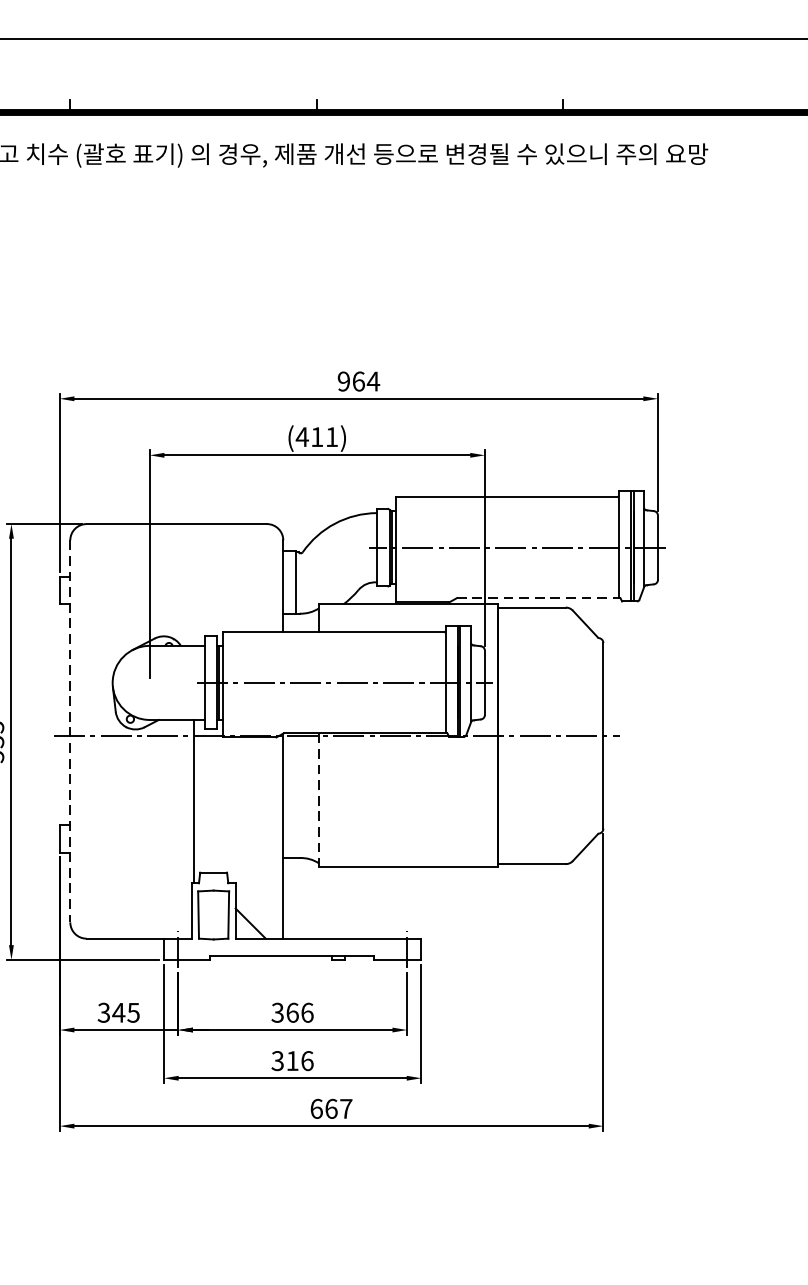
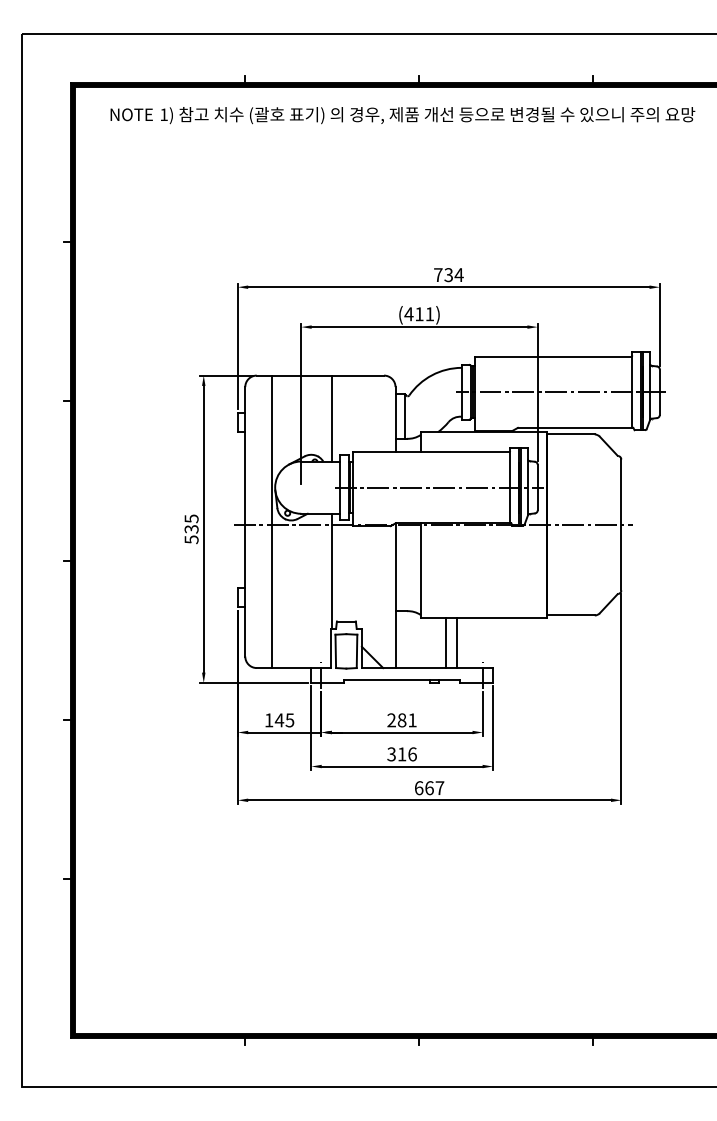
text: (351, 382) -> (443, 275), 964 -> 734
line: (193, 584) -> (332, 418), added
line: (538, 597) -> (575, 427), dashed -> solid
line: (70, 730) -> (245, 521), dashed -> solid
line: (108, 730) -> (272, 521), added
line: (318, 801) -> (420, 571), dashed -> solid
line: (355, 902) -> (446, 642), added
line: (369, 902) -> (456, 642), added
text: (103, 1013) -> (268, 720), 345 -> 145
text: (291, 1013) -> (401, 720), 366 -> 281

